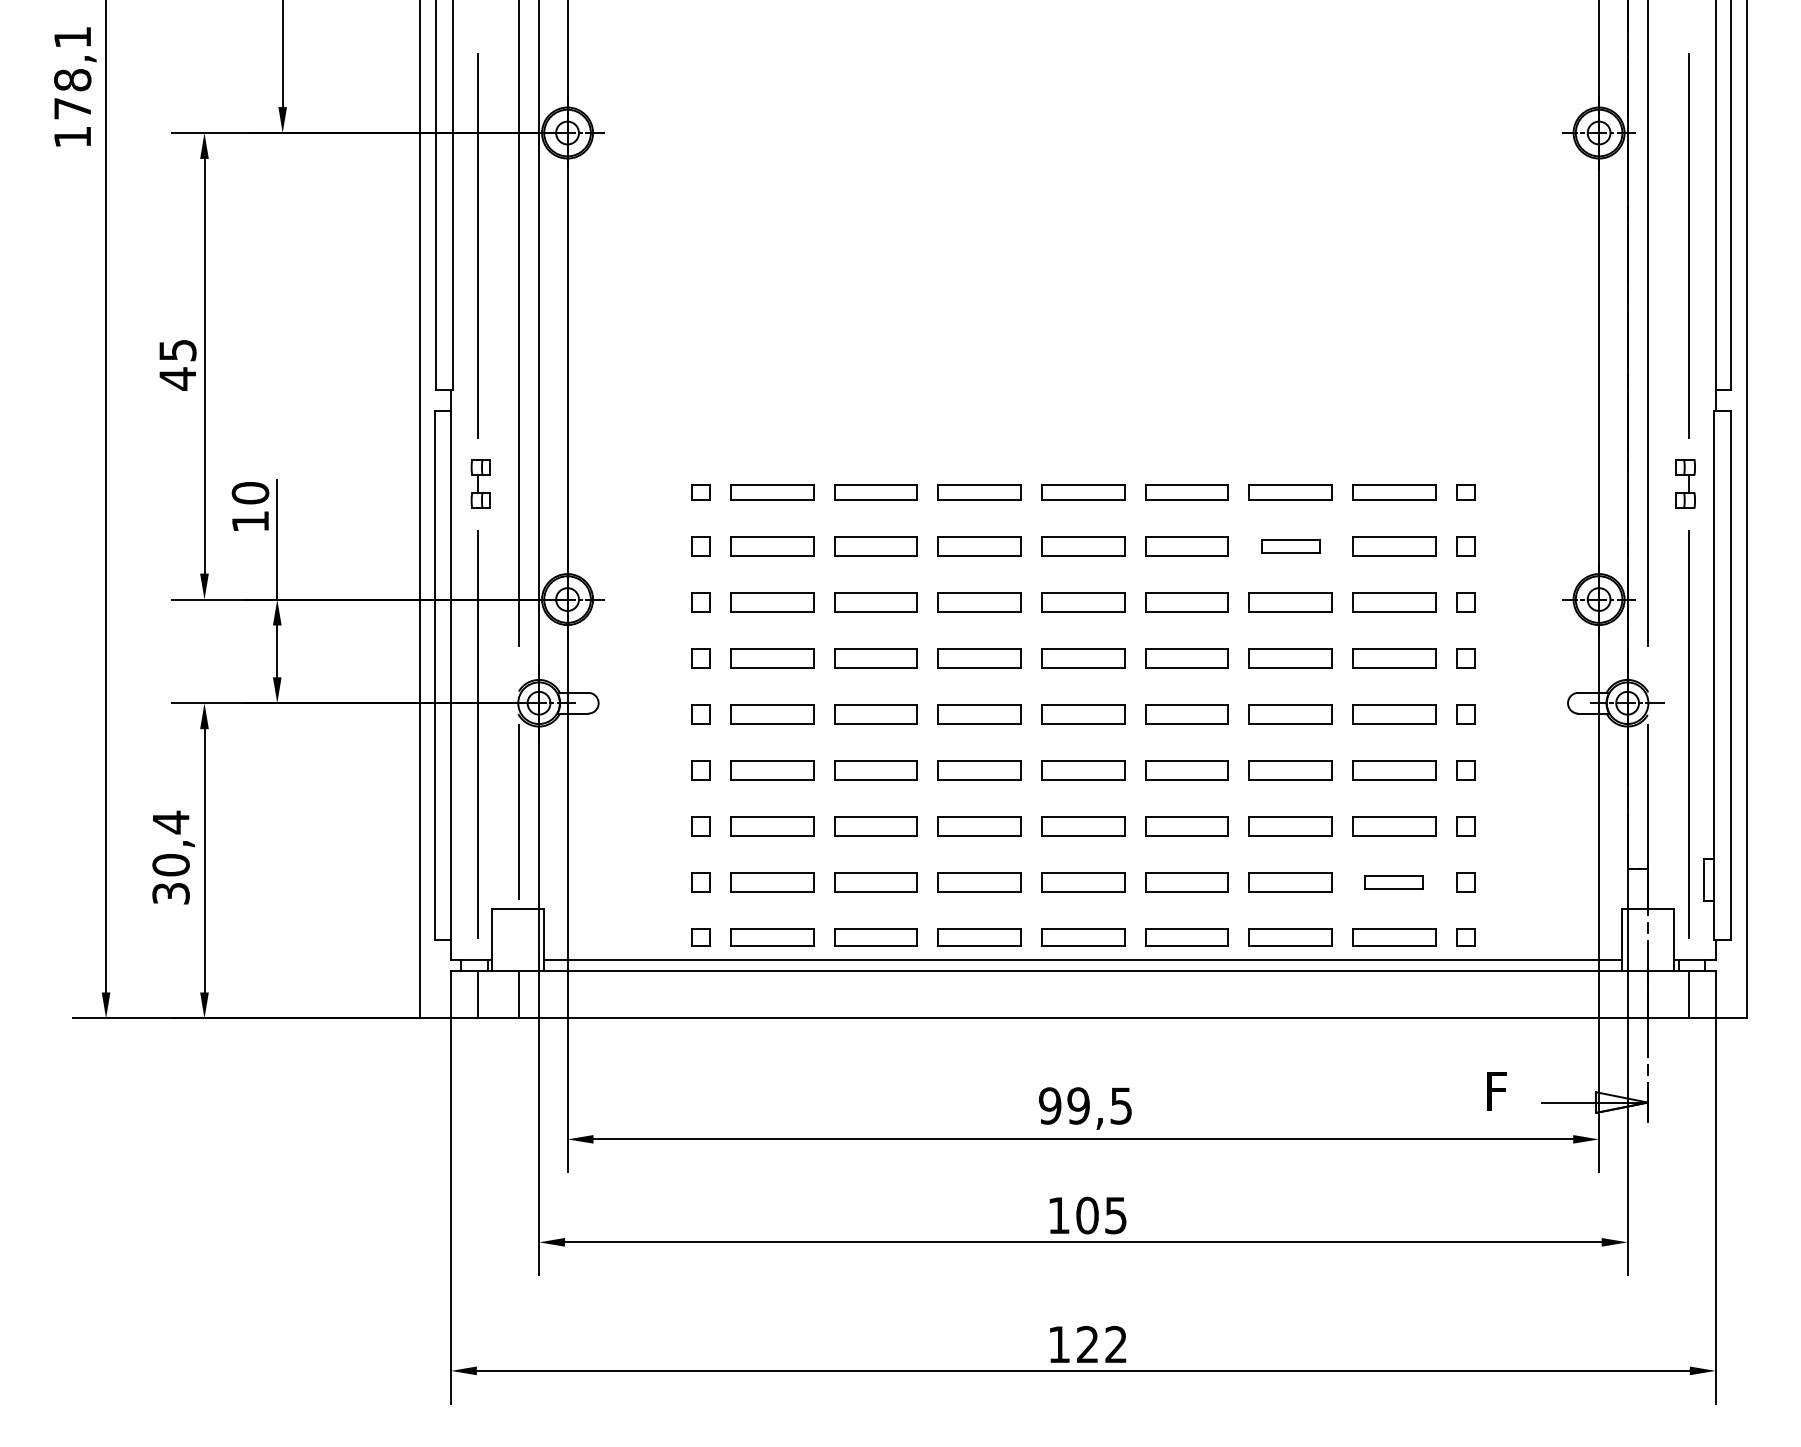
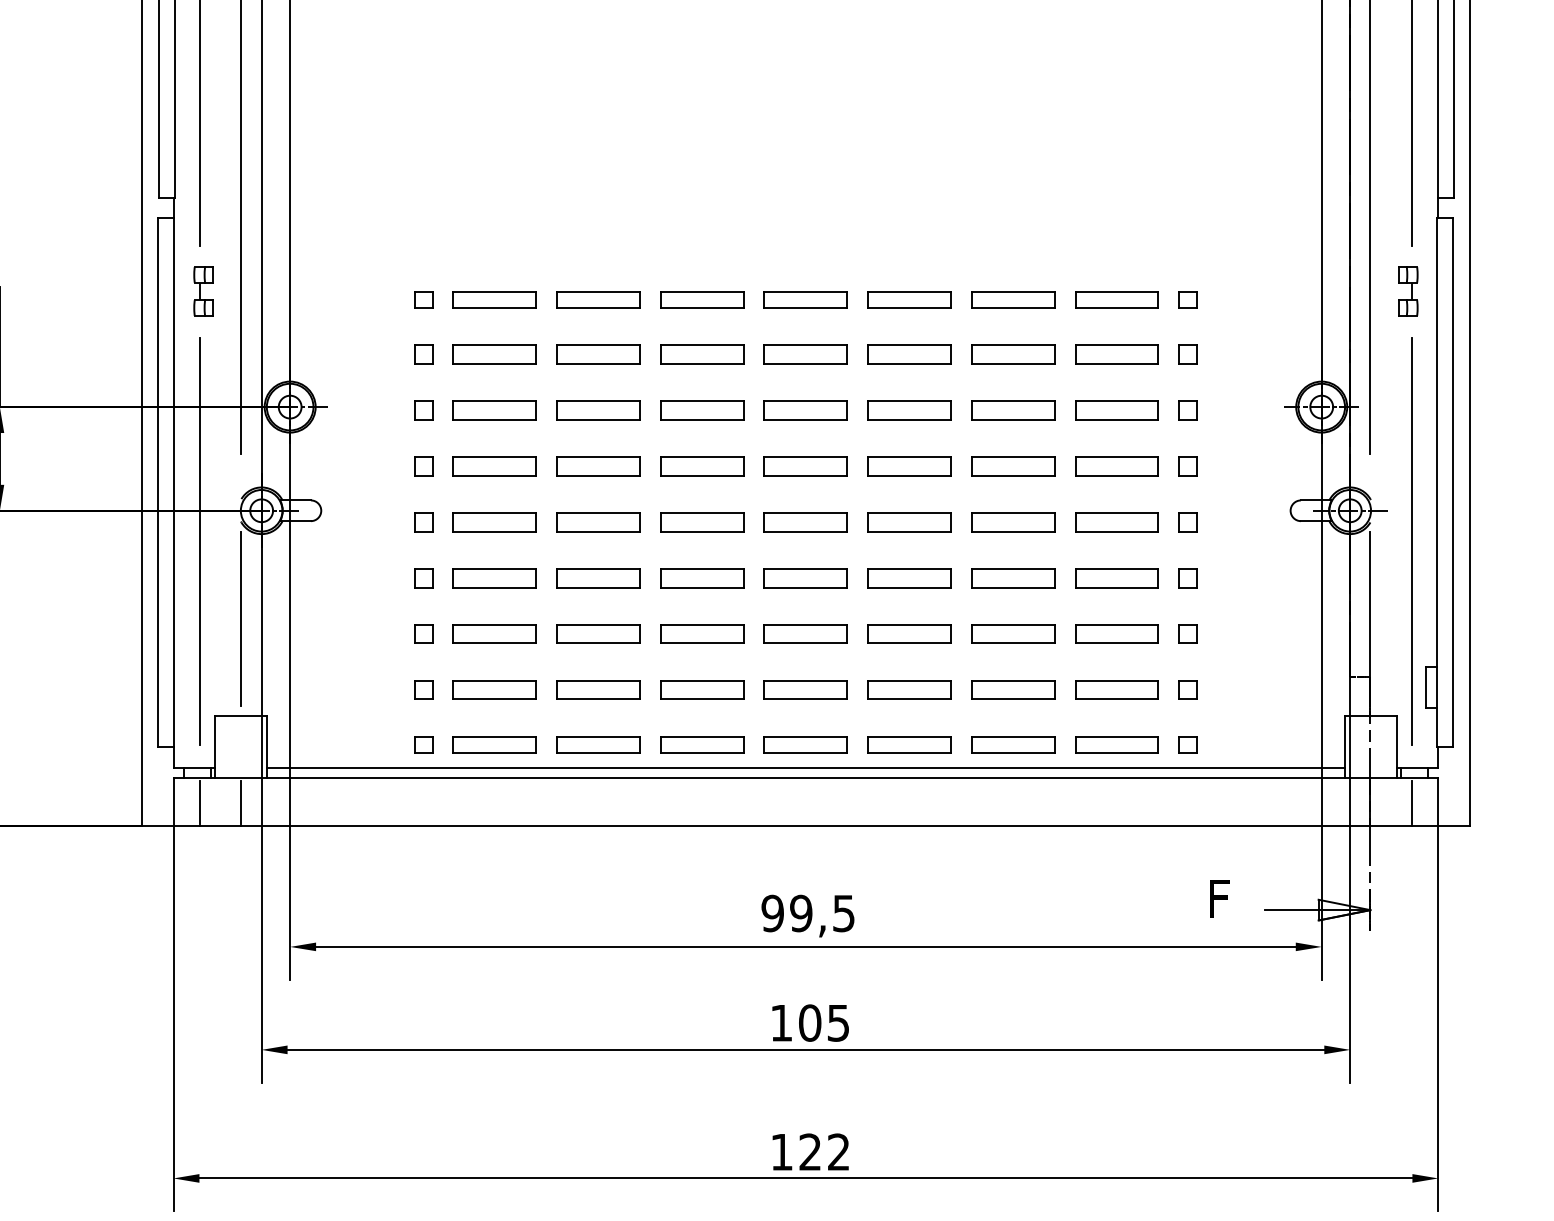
part: (1290, 546) -> (1013, 354), size x1.43
part: (1394, 882) -> (1117, 690), size x1.43

